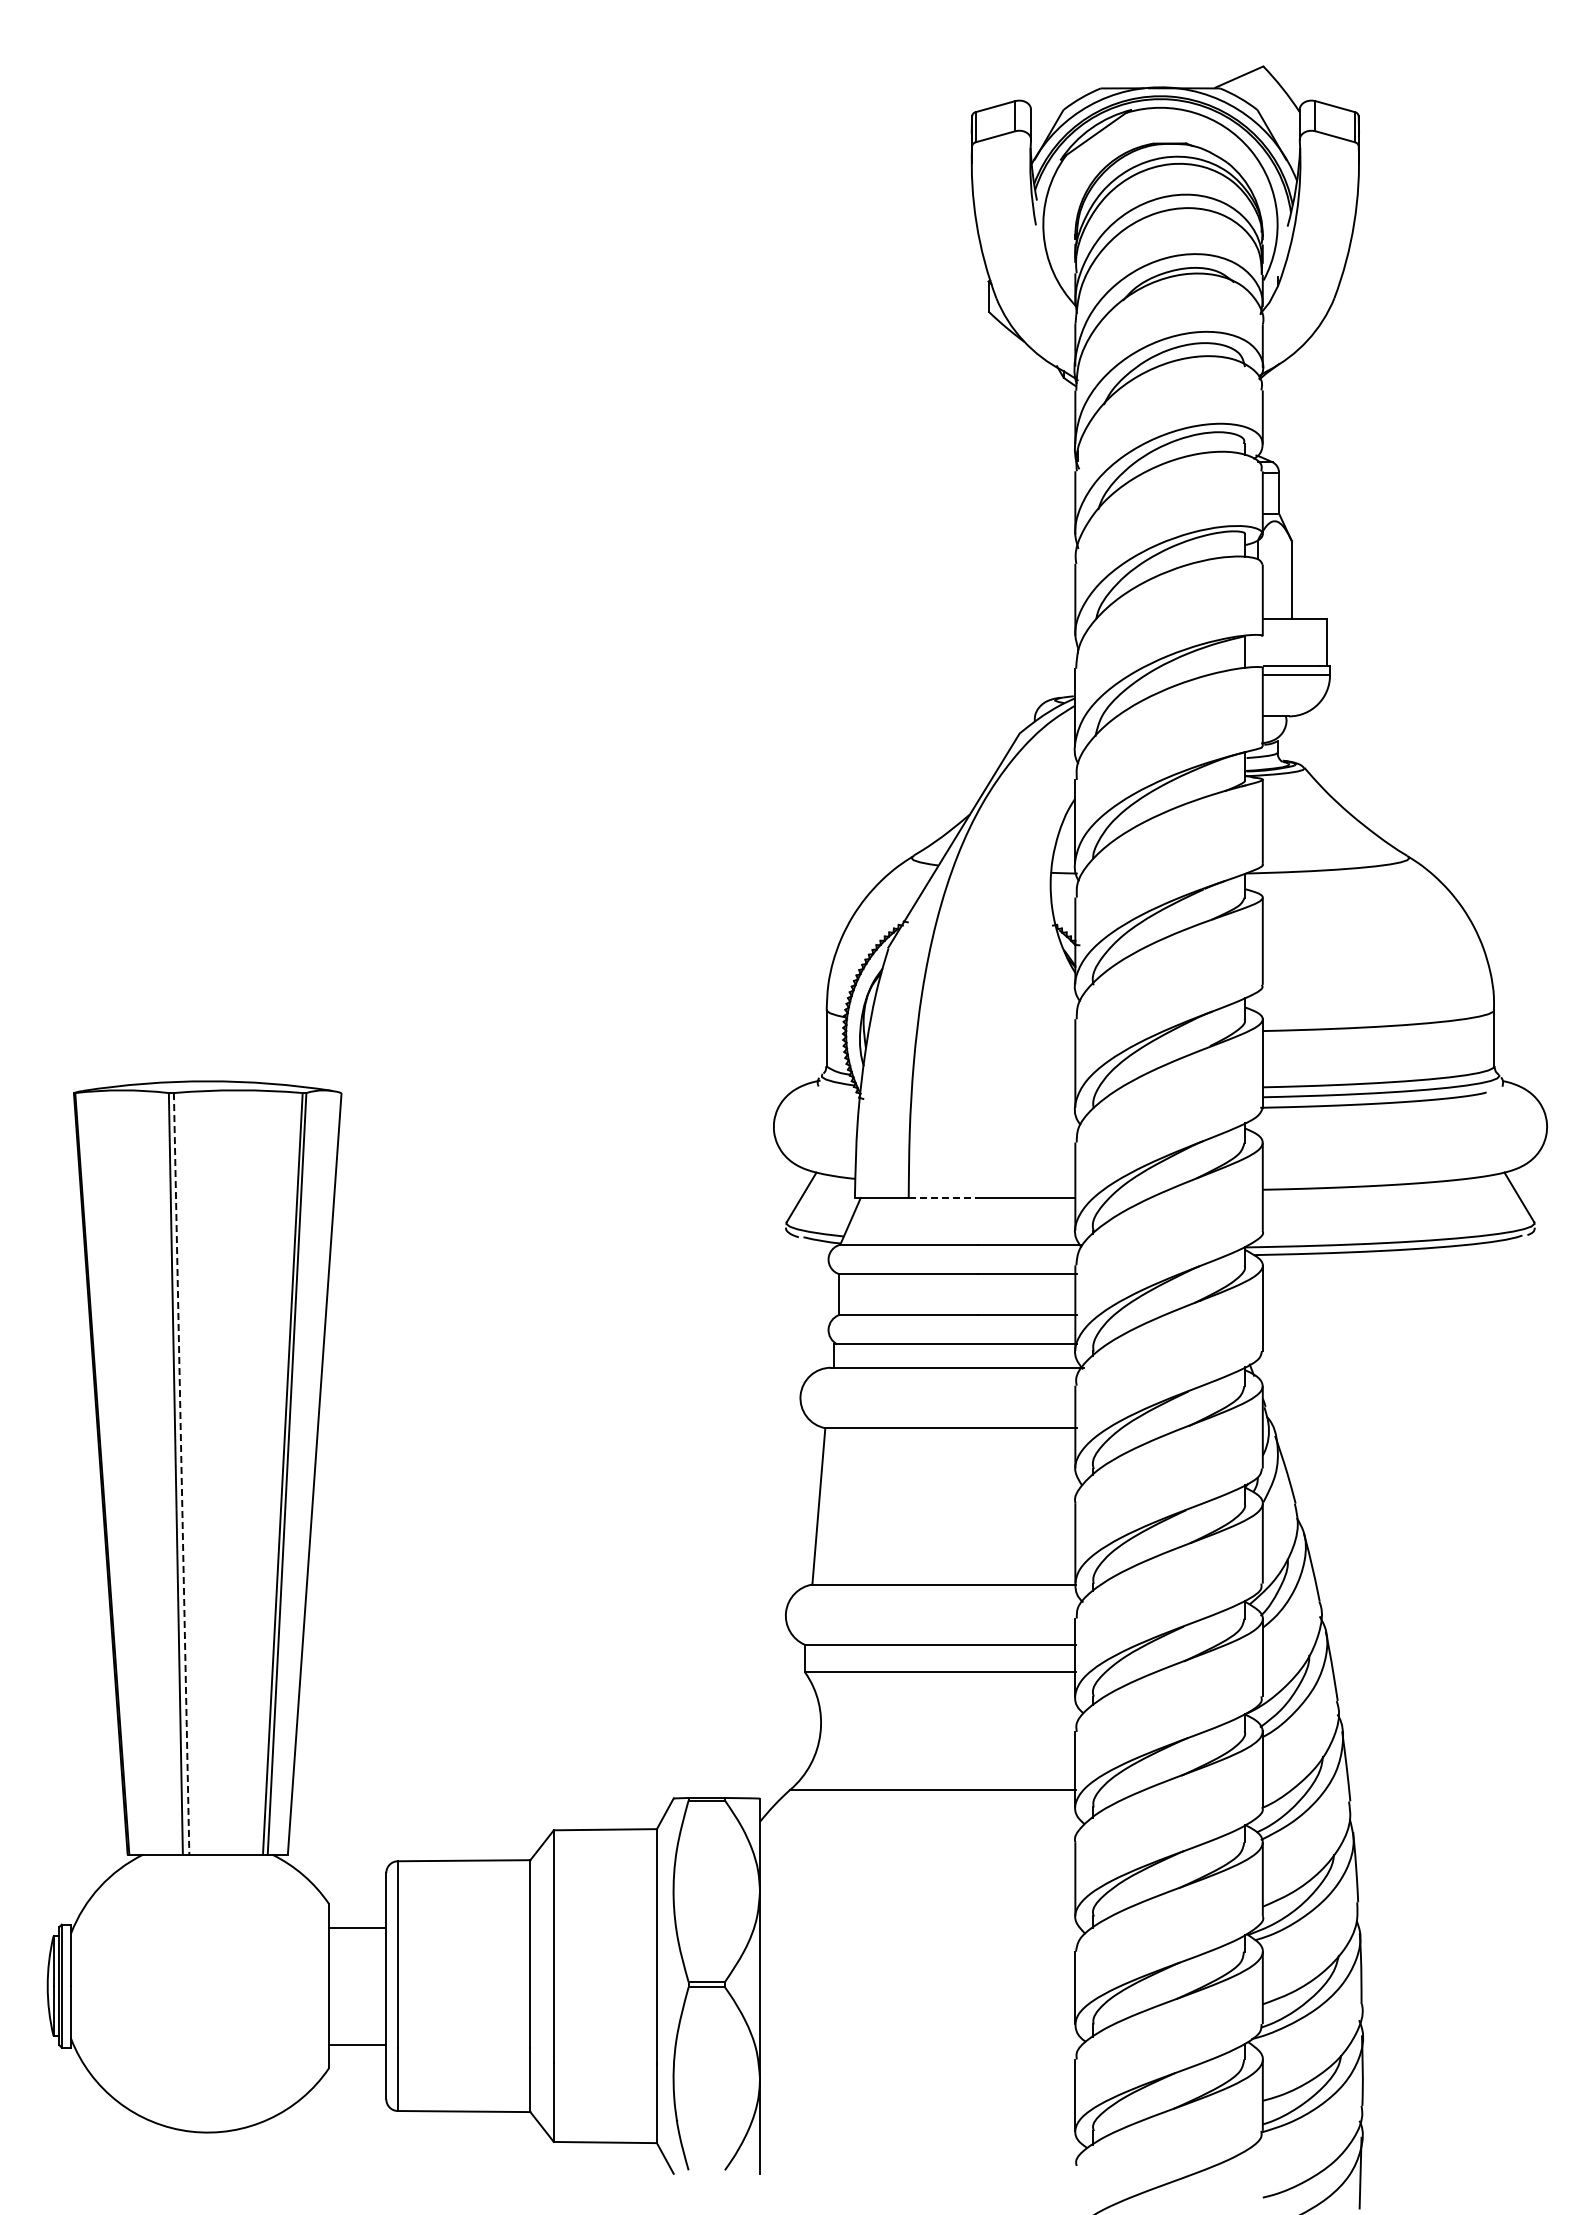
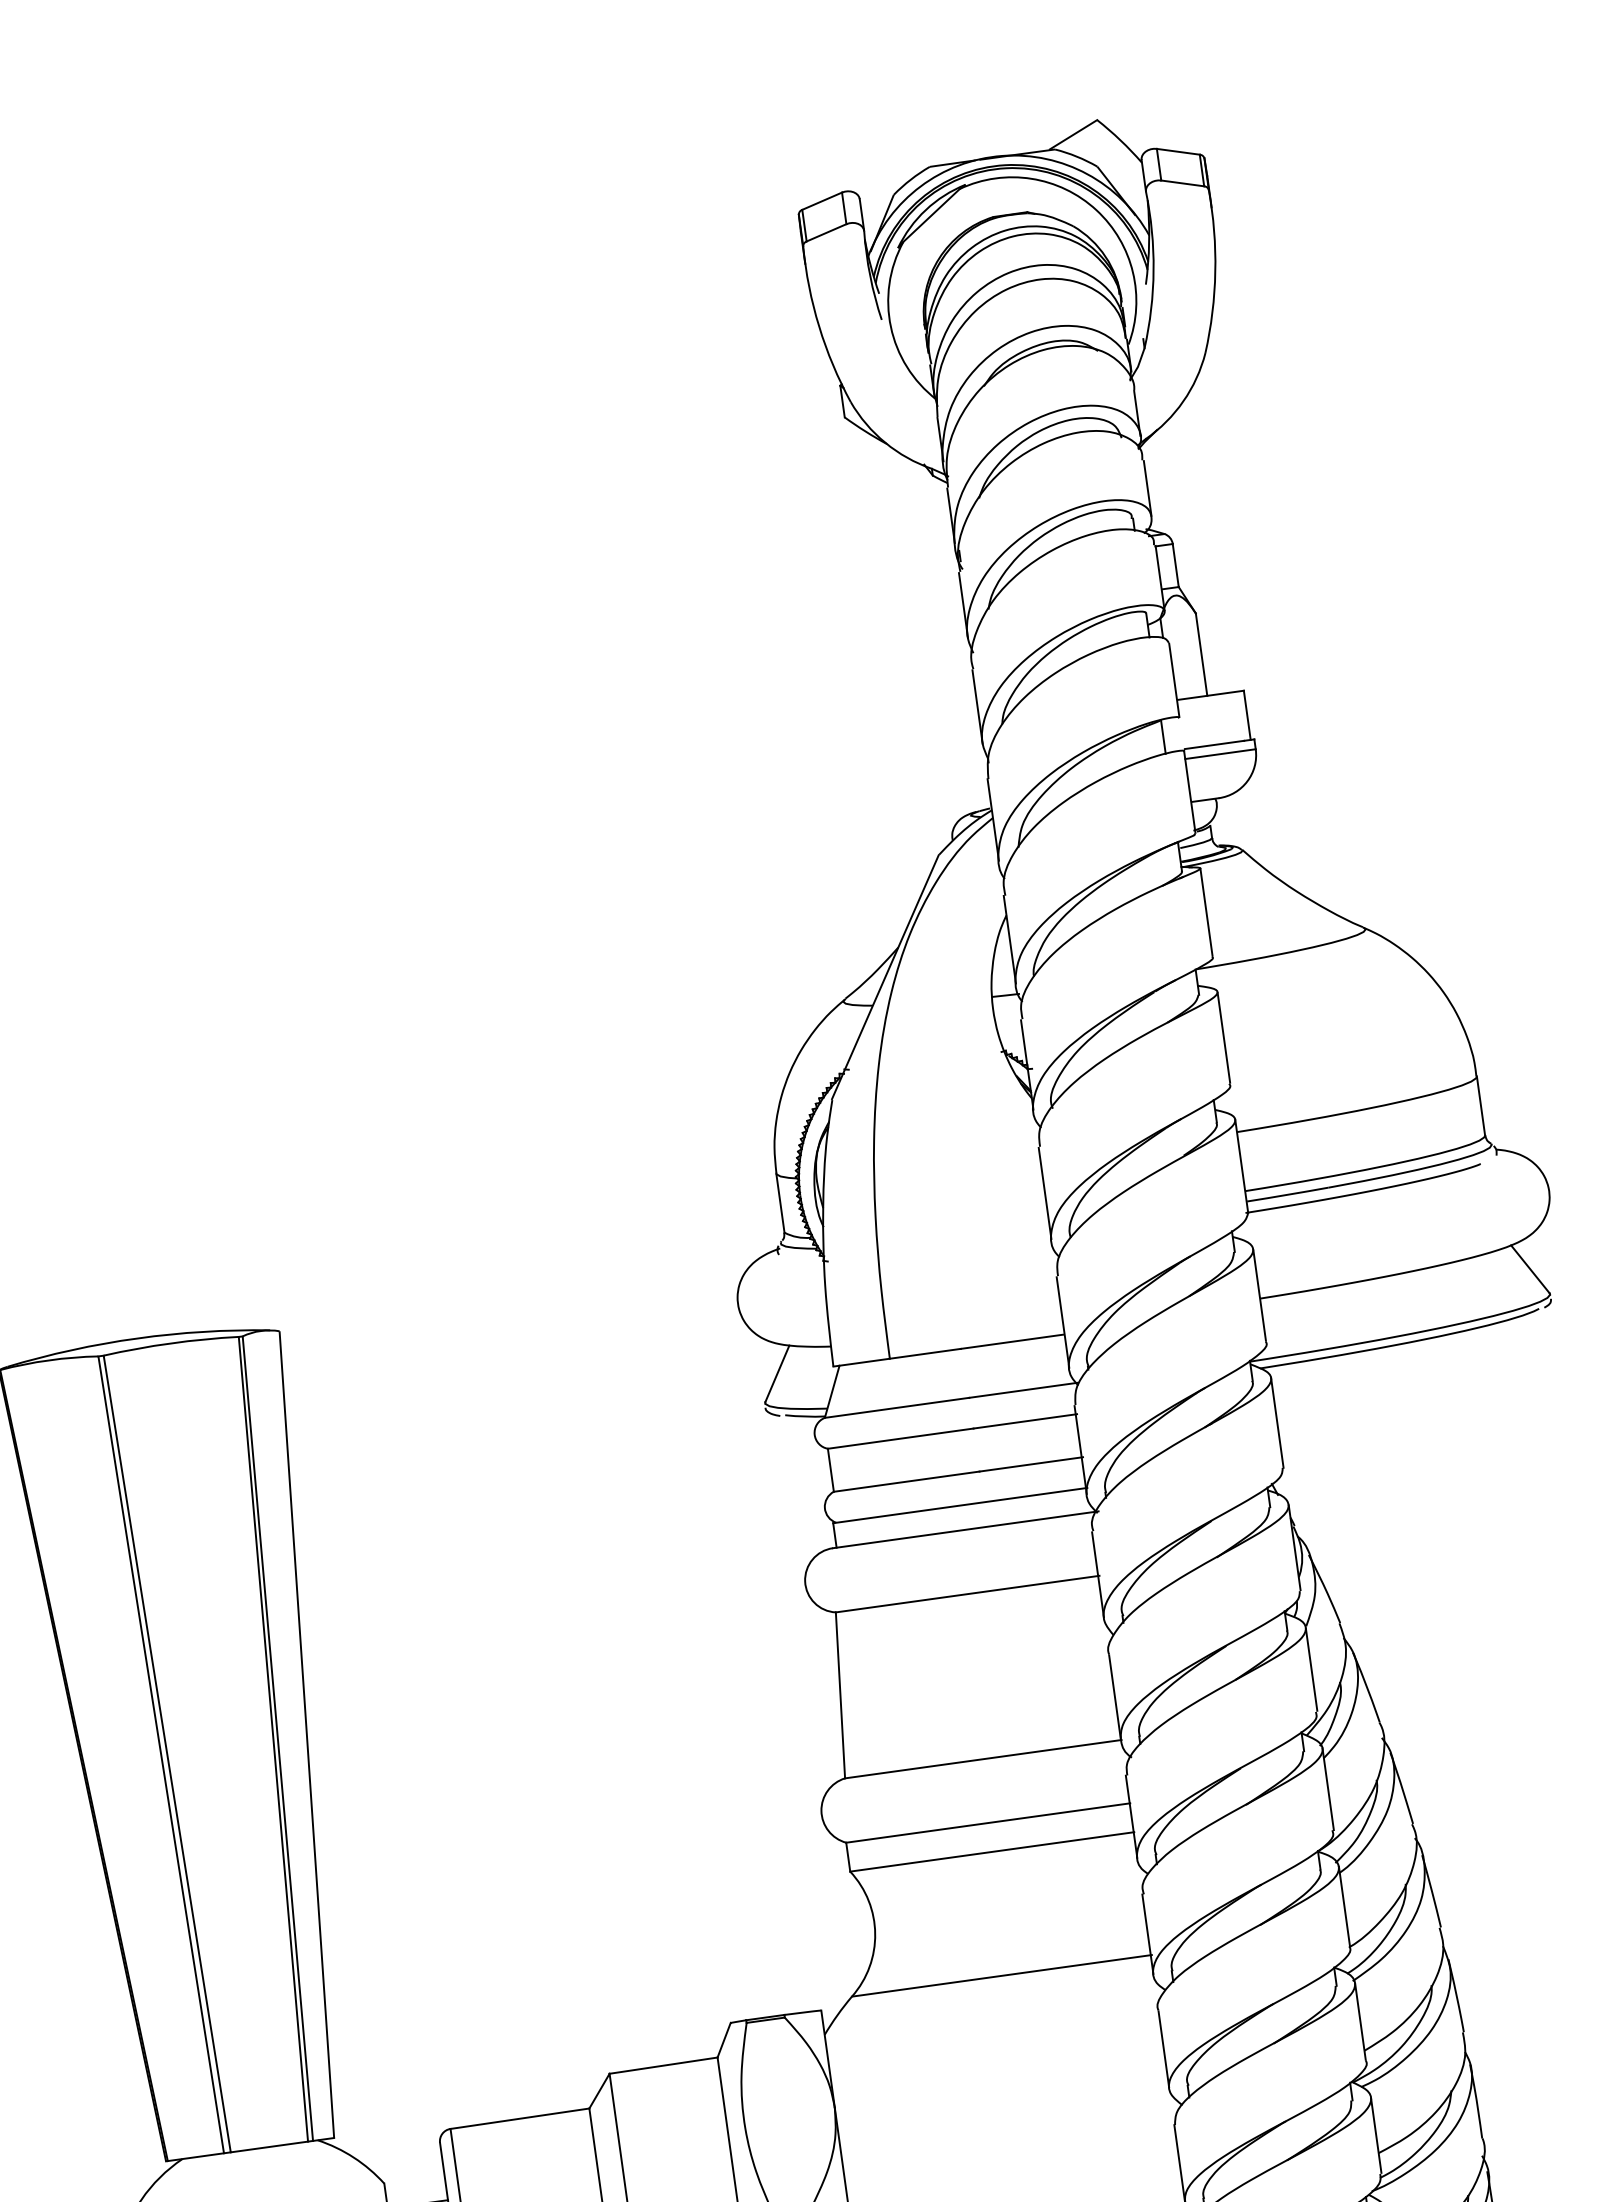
line: (942, 1197) -> (925, 1353), dashed -> solid
line: (181, 1473) -> (167, 1753), dashed -> solid

